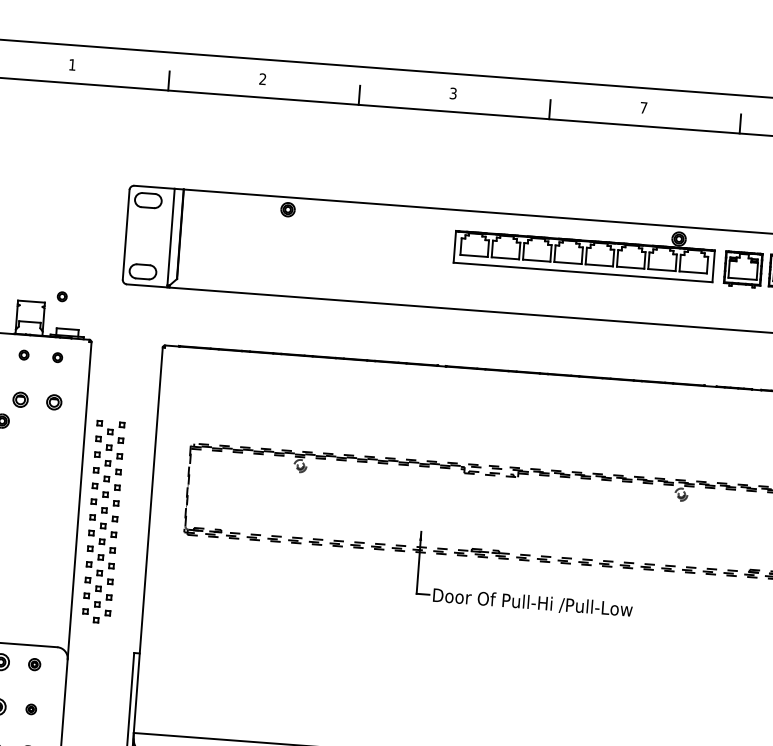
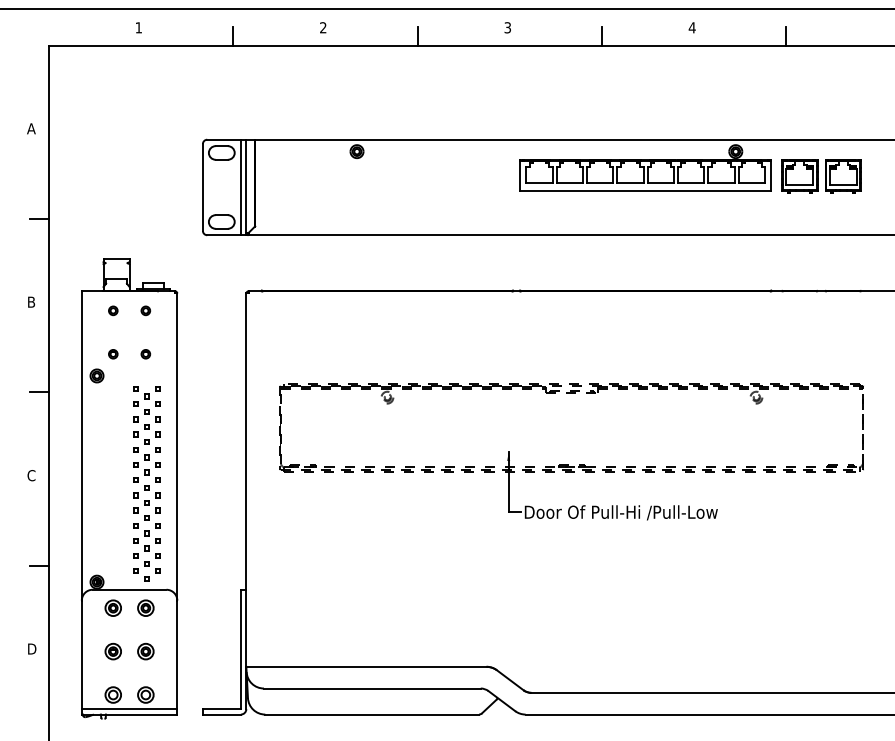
text: (643, 107) -> (691, 27), 7 -> 4
line: (164, 237) -> (240, 187), added
part: (61, 296) -> (145, 251), removed
part: (20, 400) -> (113, 354), size x0.62
part: (53, 402) -> (145, 354), size x0.62
part: (103, 521) -> (146, 483), moved
part: (34, 663) -> (145, 607), size x1.43
part: (30, 709) -> (145, 651), size x1.67

